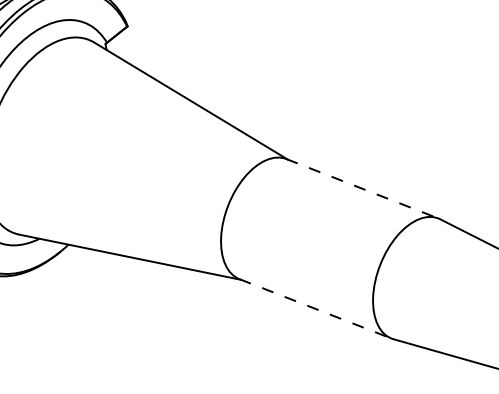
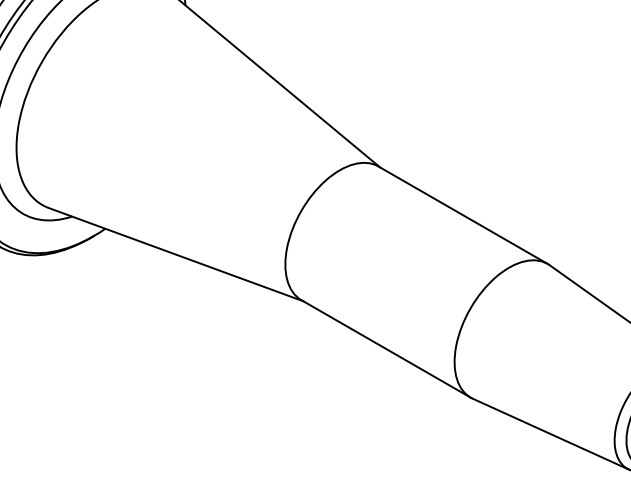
line: (362, 188) -> (463, 215), dashed -> solid
line: (315, 308) -> (386, 348), dashed -> solid

